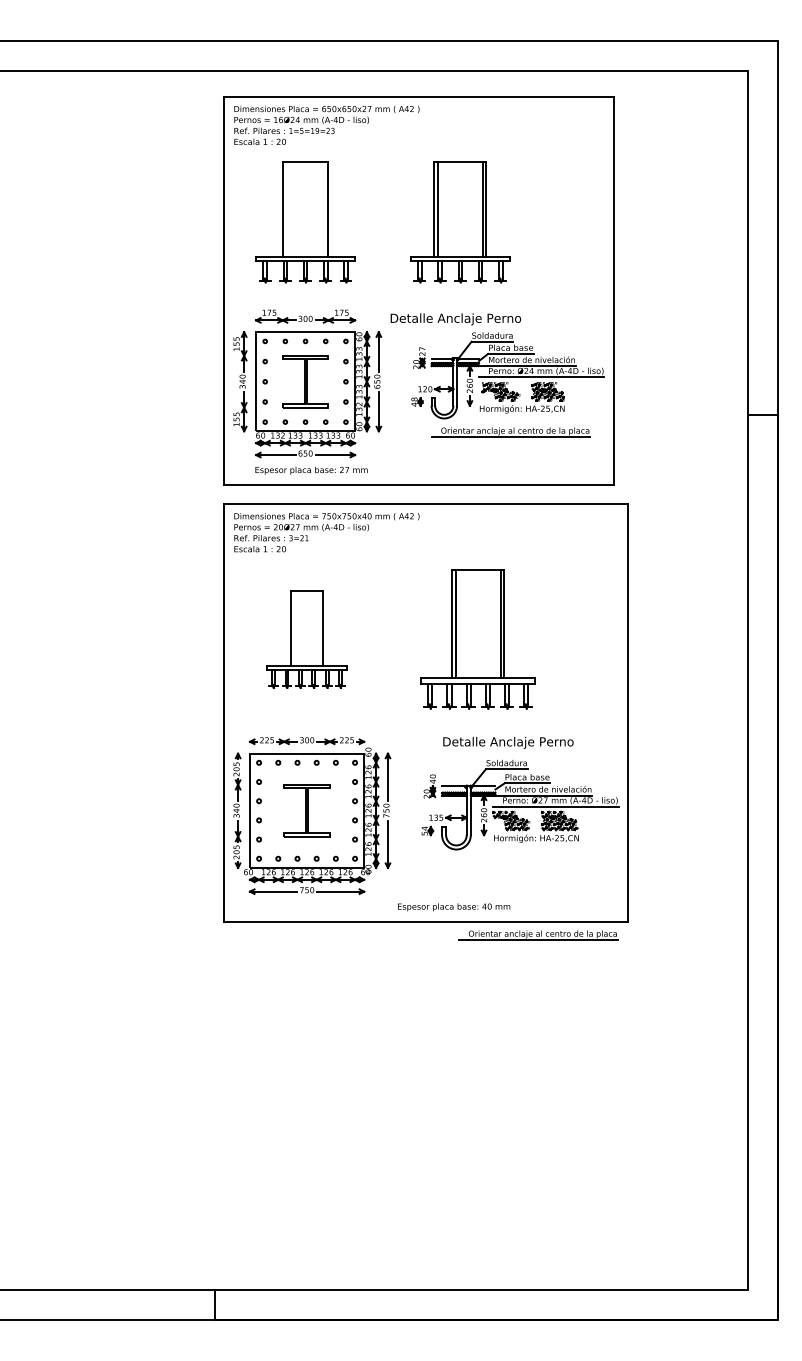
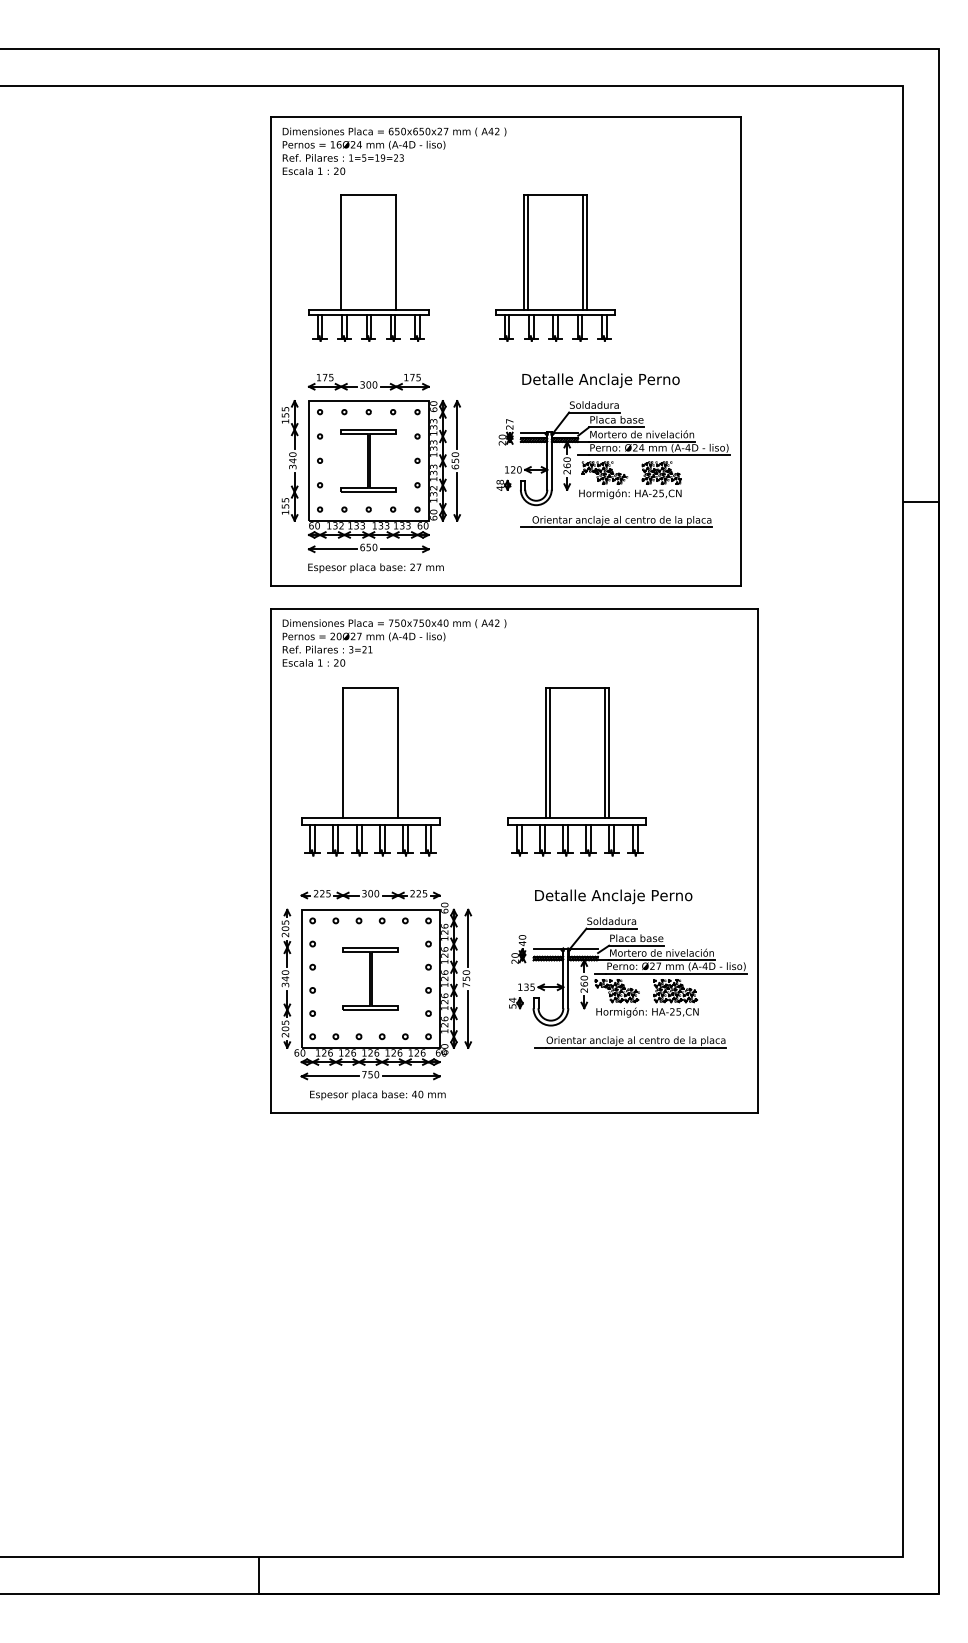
text: (455, 319) -> (600, 380), moved
part: (306, 639) -> (369, 772), size x1.43
text: (454, 907) -> (378, 1095), moved
part: (538, 935) -> (630, 1042), moved

